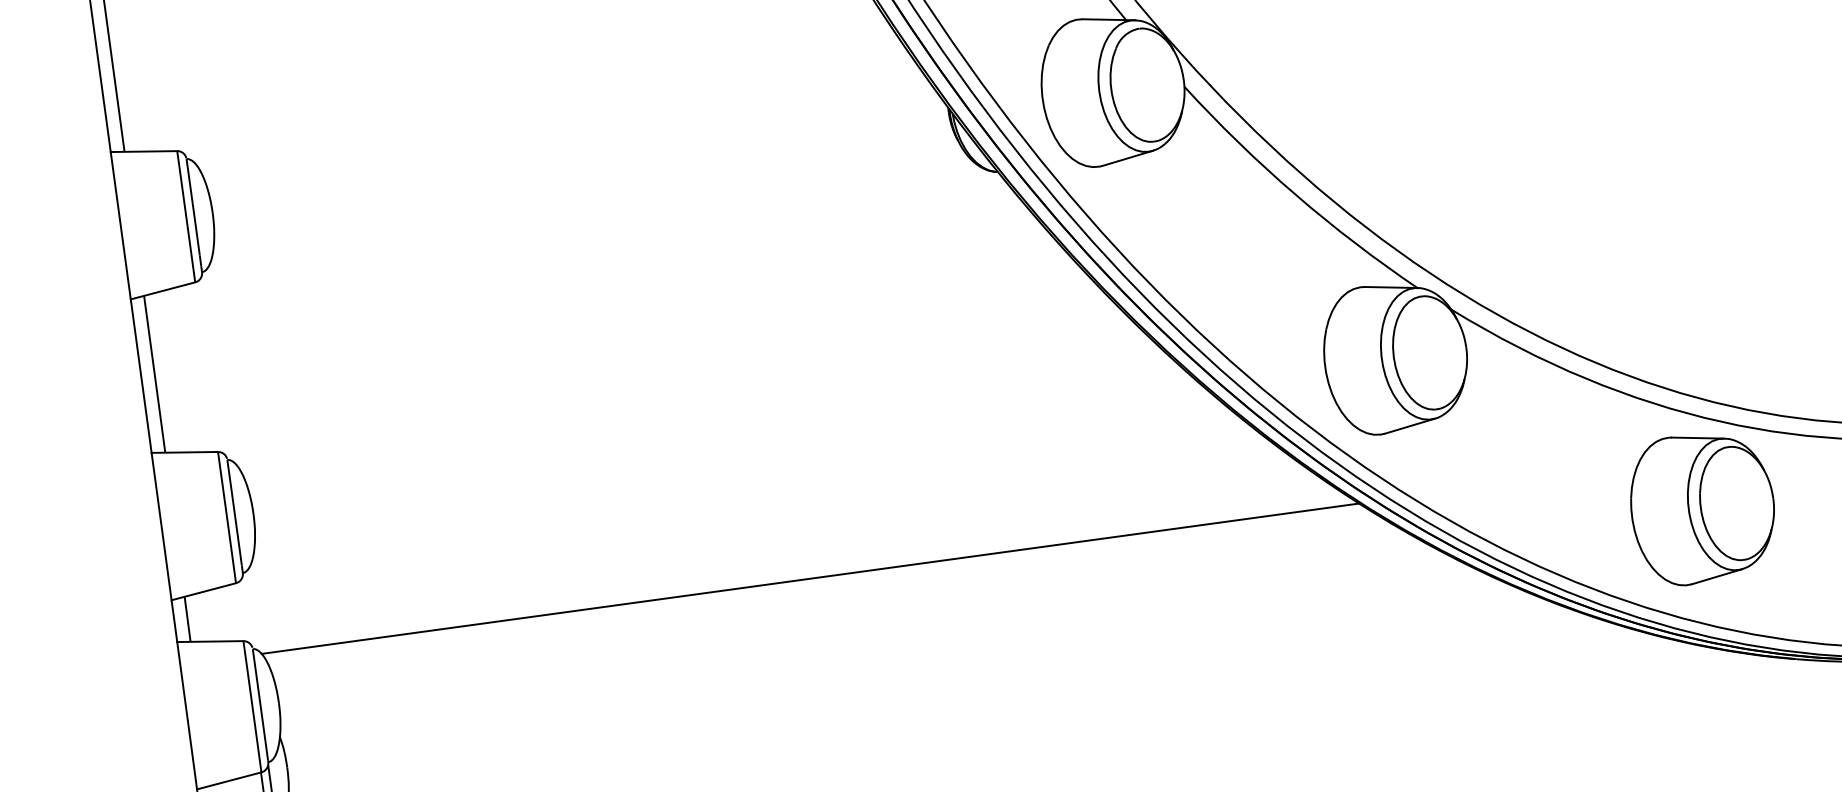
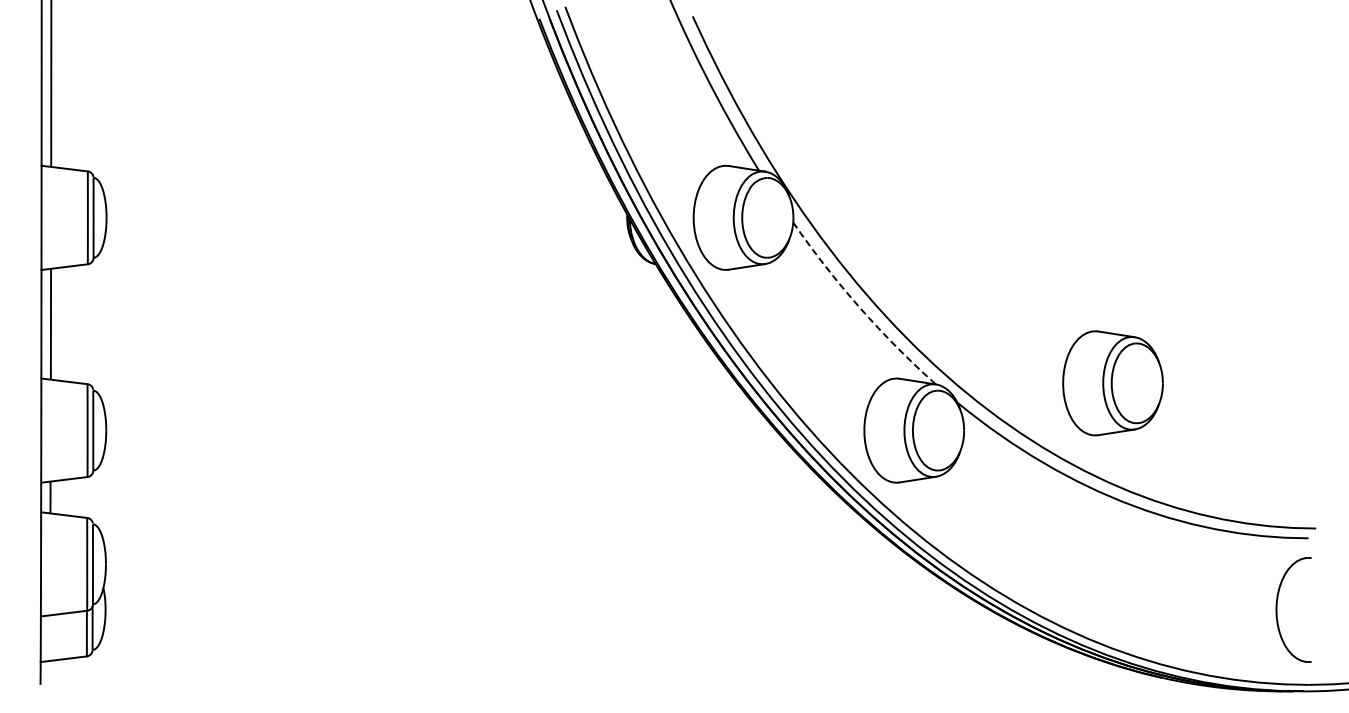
arc: (1295, 193) -> (860, 307), solid -> dashed
part: (1702, 508) -> (1112, 383), moved
line: (810, 578) -> (486, 528), removed

